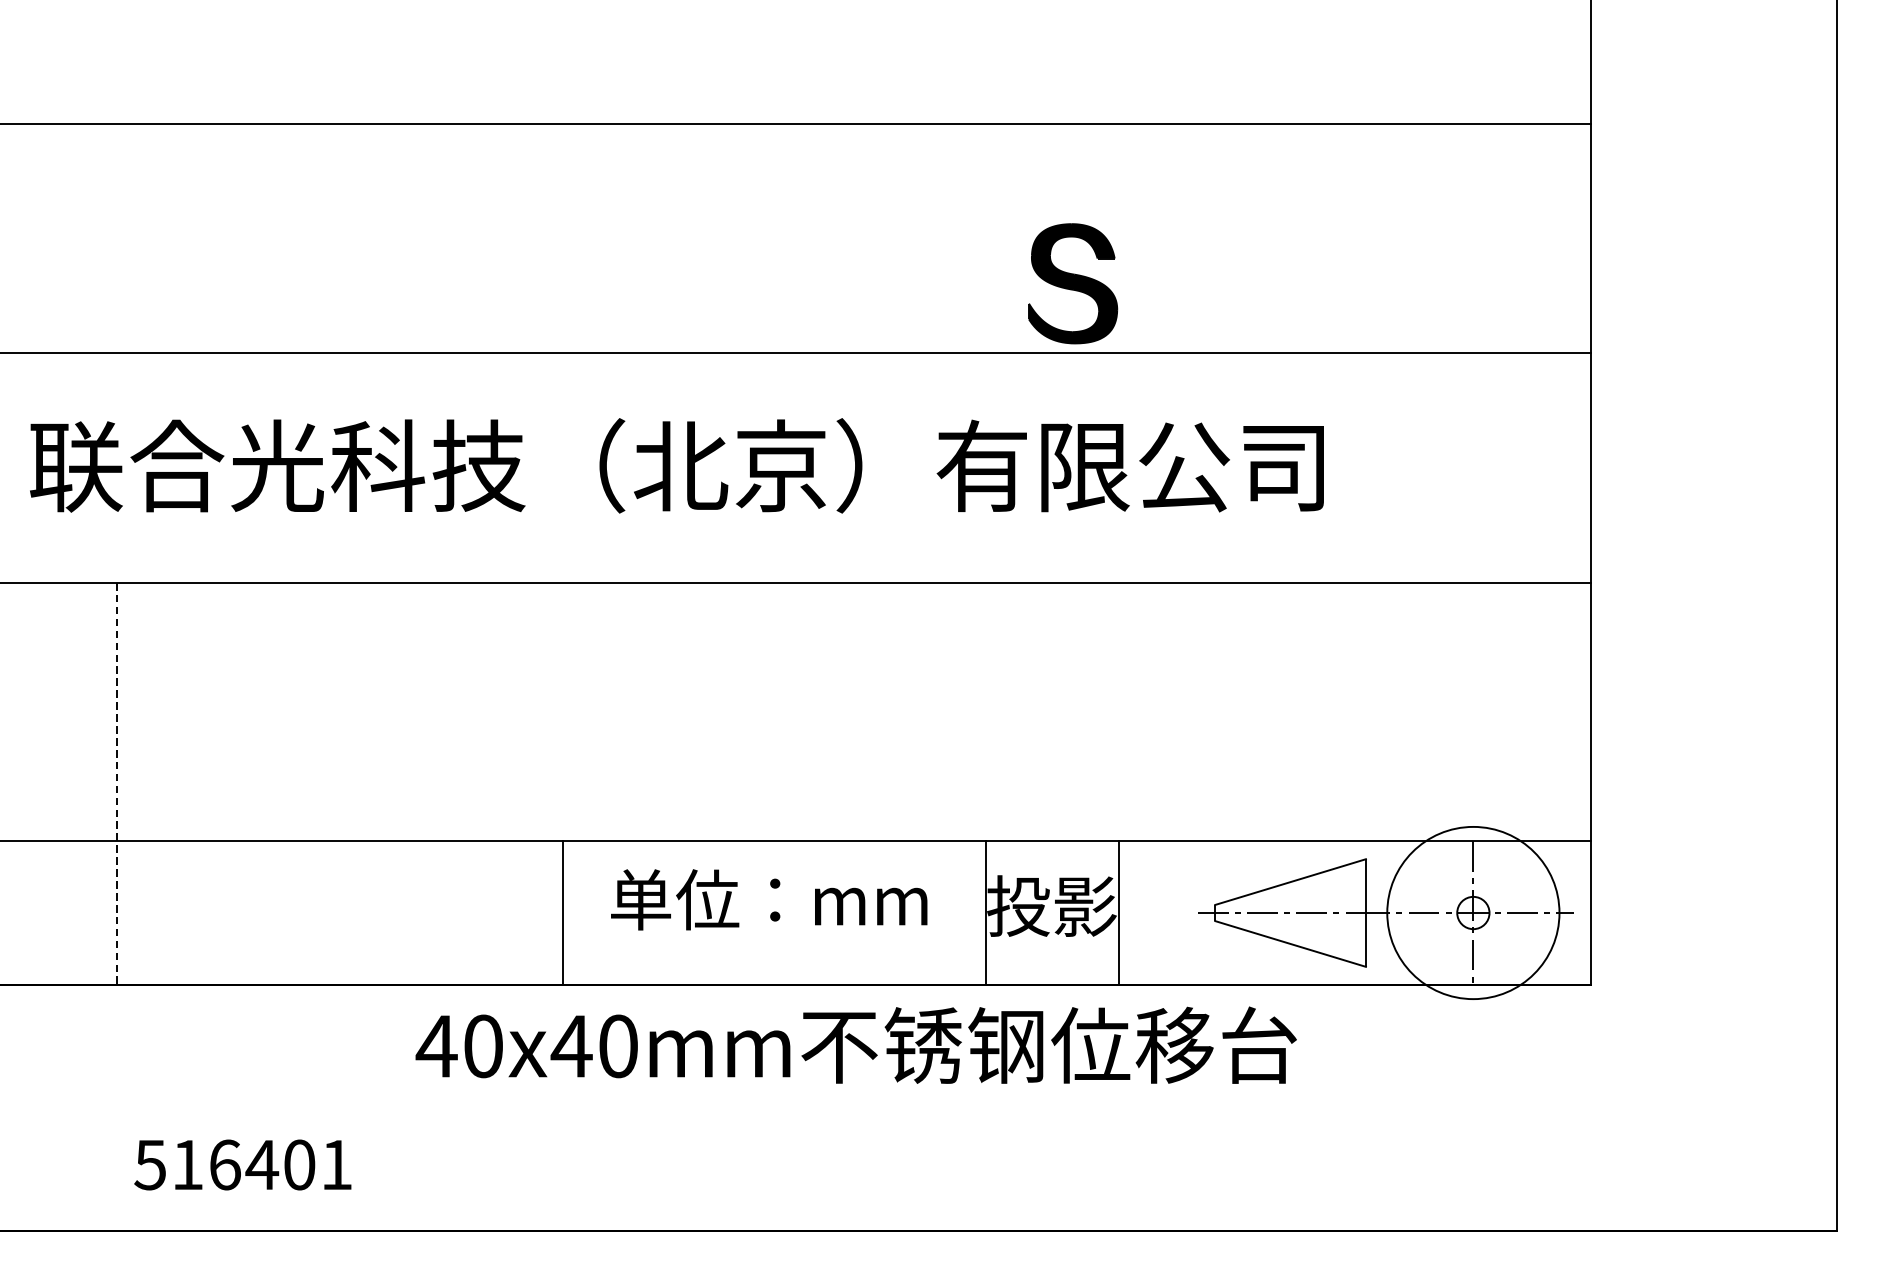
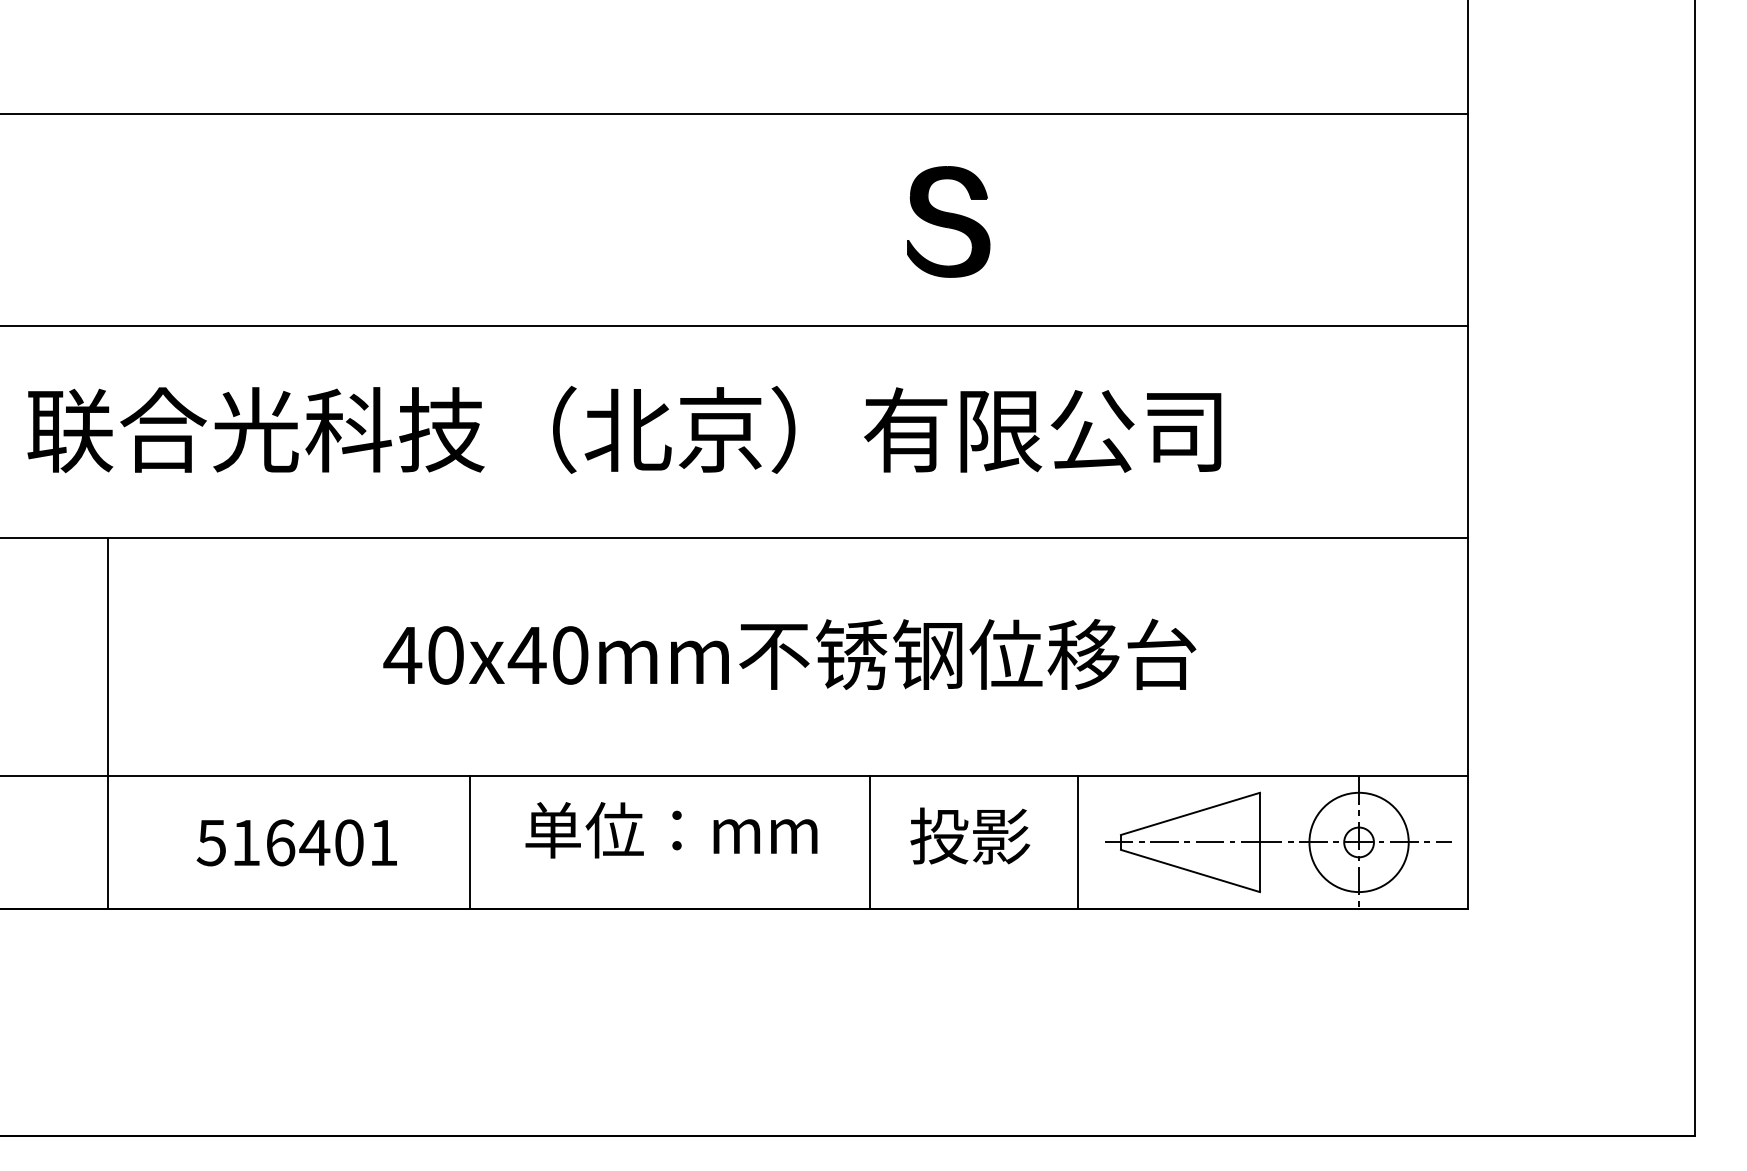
part: (1072, 283) -> (948, 221), moved
line: (116, 784) -> (107, 723), dashed -> solid
text: (769, 900) -> (671, 830), moved
line: (562, 913) -> (469, 842), moved
line: (986, 913) -> (870, 842), moved
line: (1119, 913) -> (1077, 842), moved
circle: (1472, 913) -> (1358, 842), size x0.62
text: (855, 1044) -> (789, 653), moved
text: (242, 1164) -> (296, 842), moved

